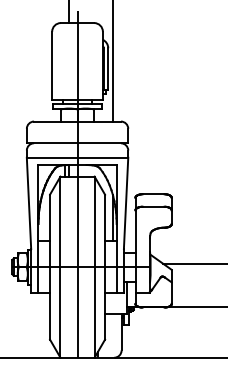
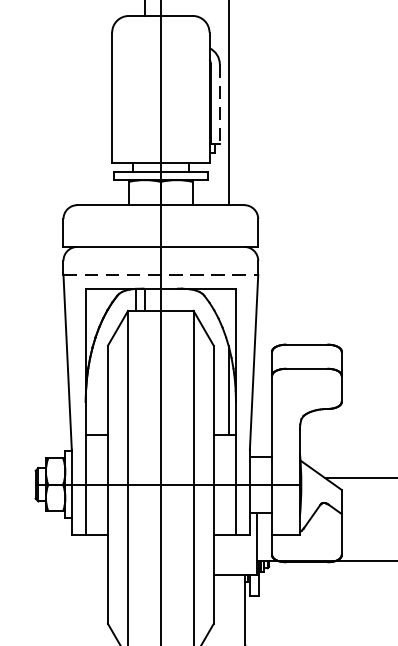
line: (108, 68) -> (220, 103), solid -> dashed
line: (77, 157) -> (160, 274), solid -> dashed

